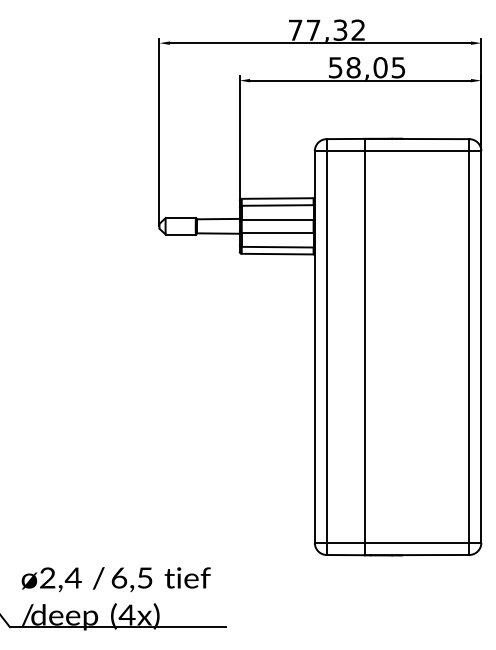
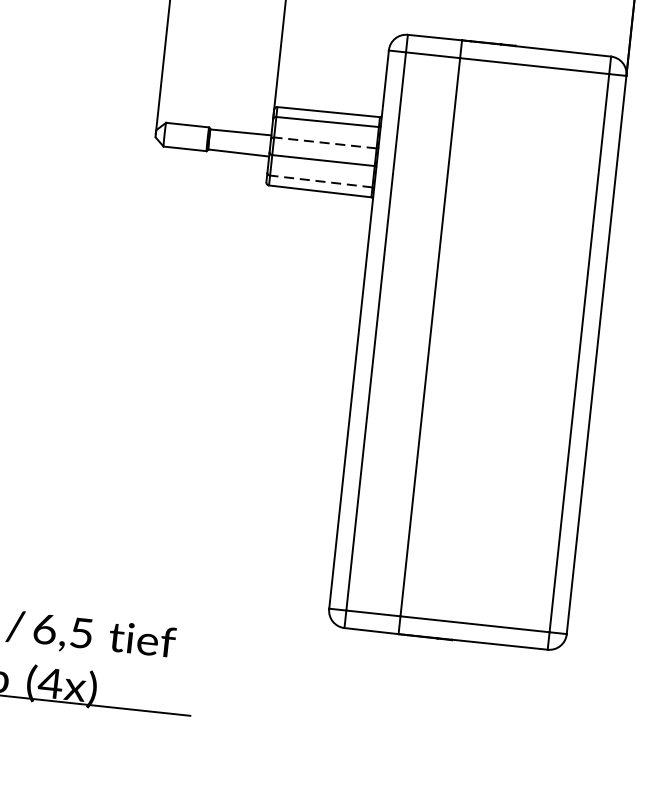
line: (277, 220) -> (325, 143), solid -> dashed
line: (277, 247) -> (320, 181), solid -> dashed

